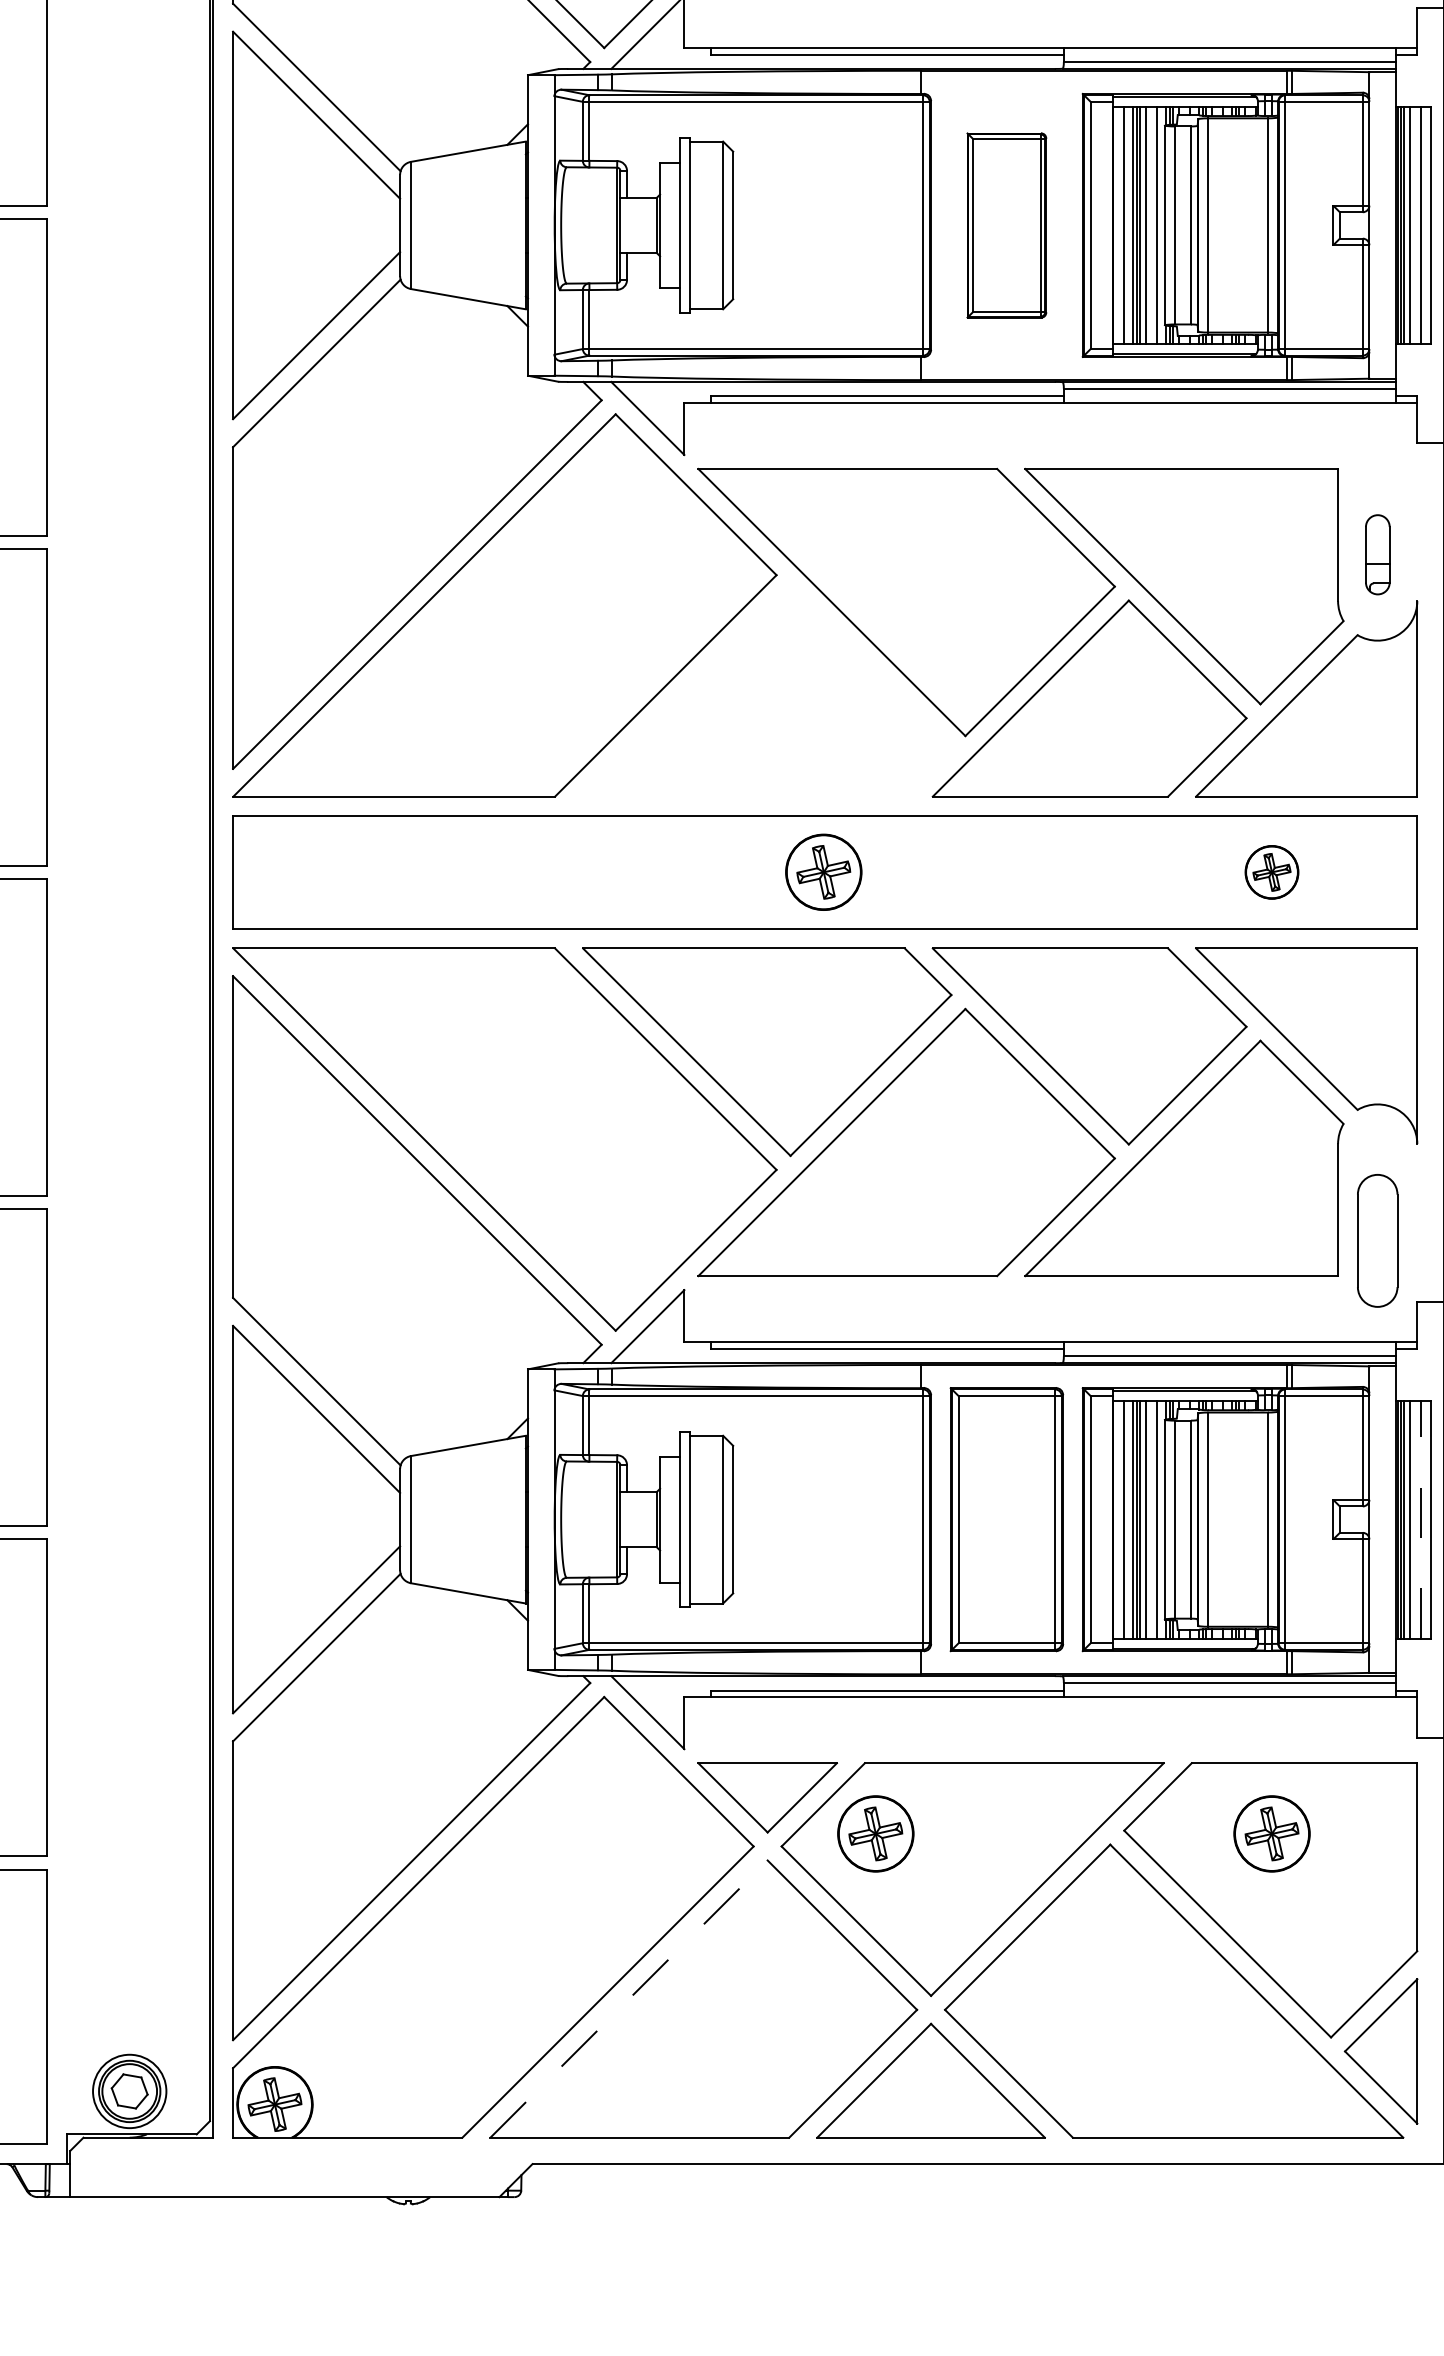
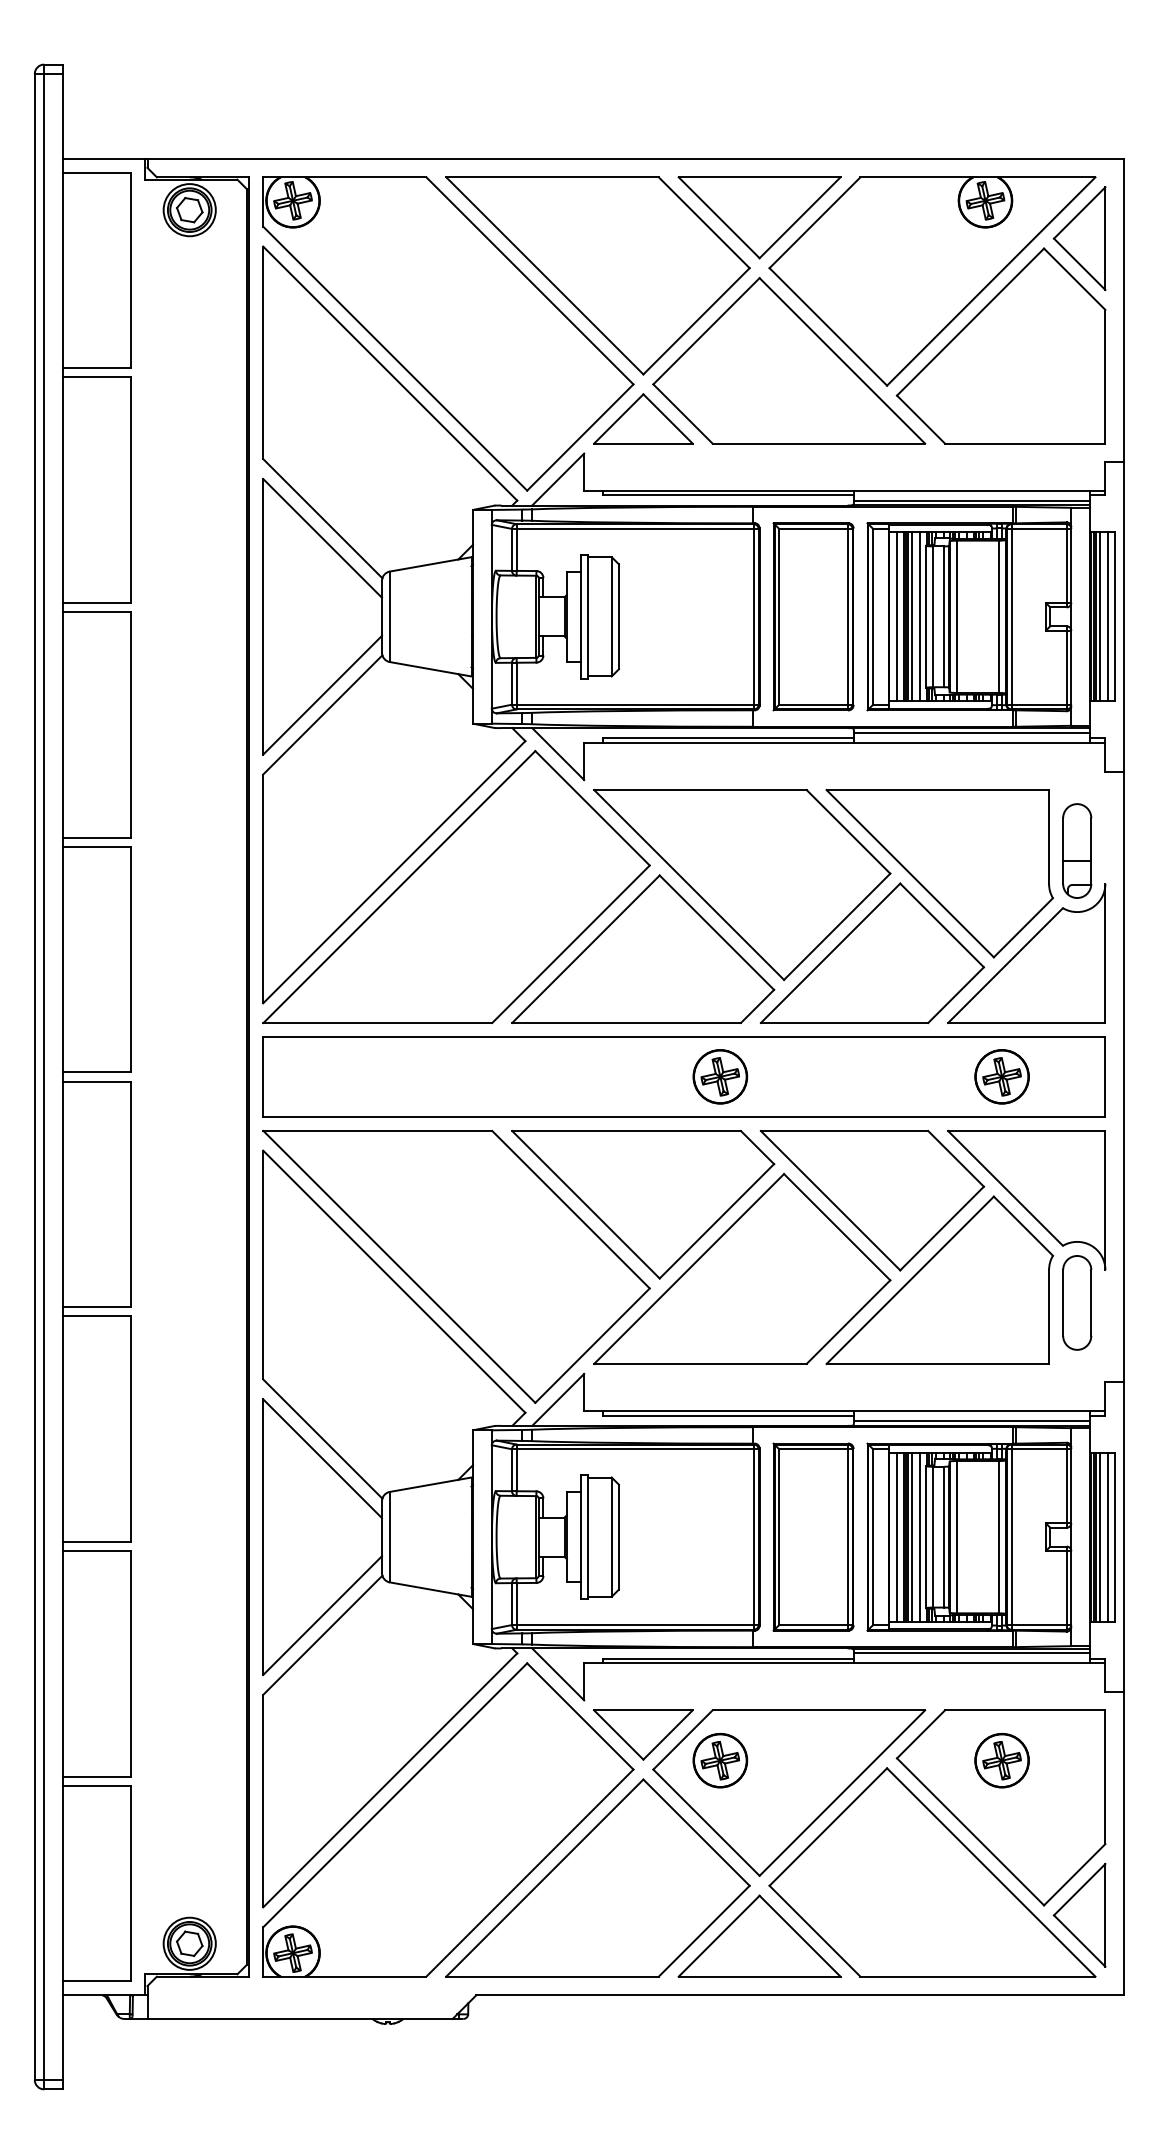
part: (1006, 225) -> (813, 616), size x1.43
part: (1378, 554) -> (1077, 850), size x1.67
part: (767, 691) -> (643, 948), added
part: (824, 871) -> (720, 1076), moved
part: (1271, 871) -> (1001, 1076), size x1.43
part: (1378, 1240) -> (1077, 1302), moved
line: (1421, 1520) -> (1108, 1537), dashed -> solid
line: (629, 1998) -> (545, 1877), dashed -> solid

